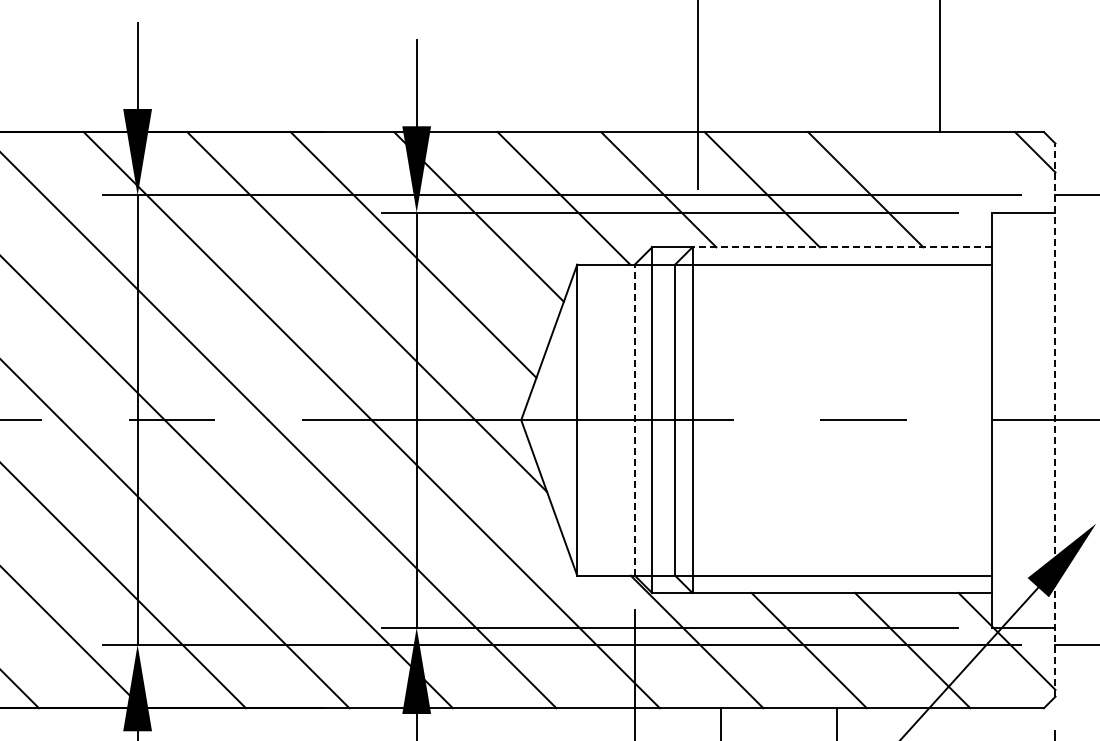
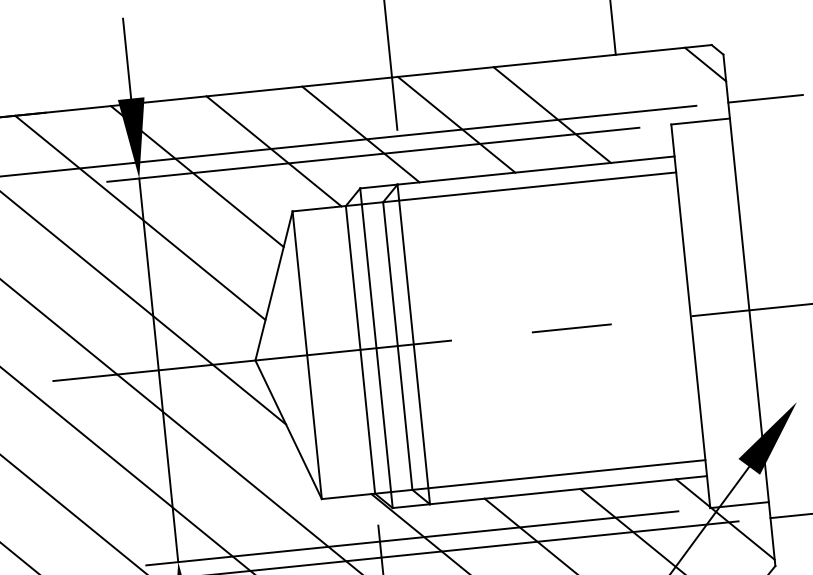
line: (842, 247) -> (536, 170), dashed -> solid
line: (634, 420) -> (360, 350), dashed -> solid
line: (1055, 420) -> (749, 310), dashed -> solid

